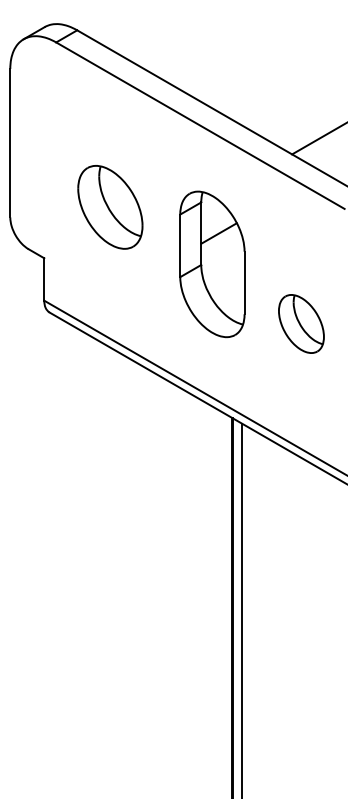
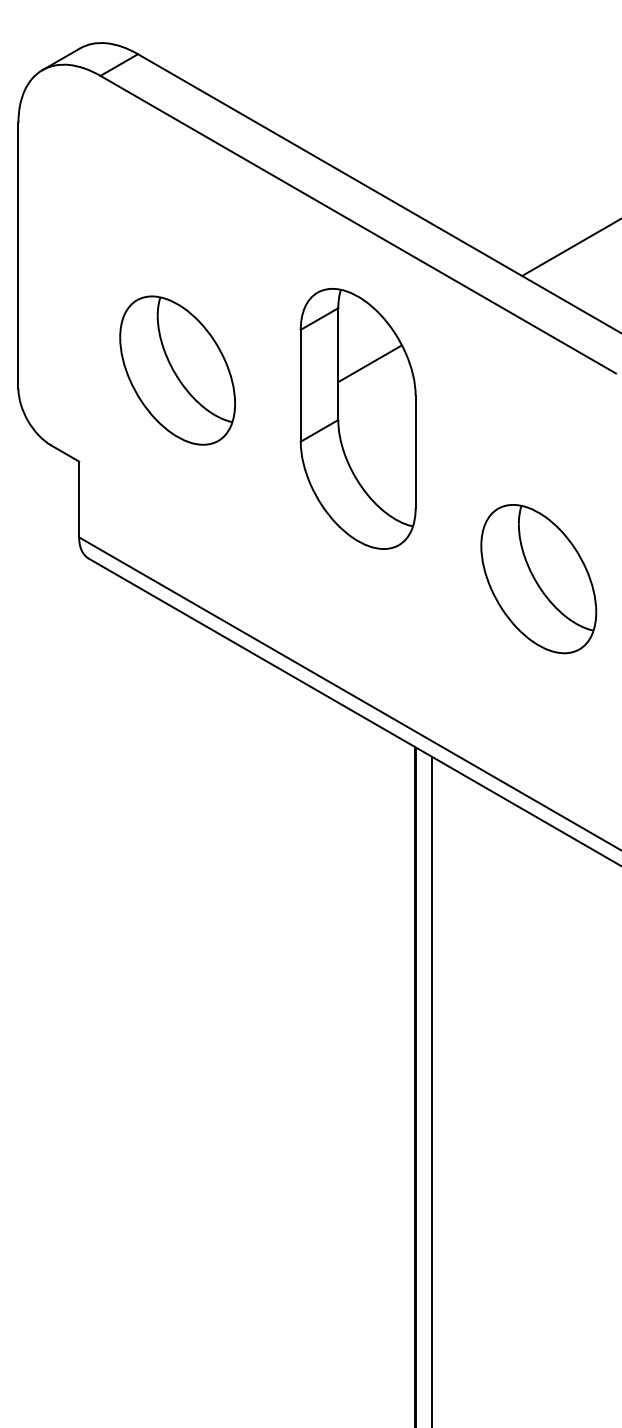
part: (110, 207) -> (177, 370), moved
part: (212, 264) -> (358, 419), moved
part: (301, 323) -> (538, 578), size x1.43

